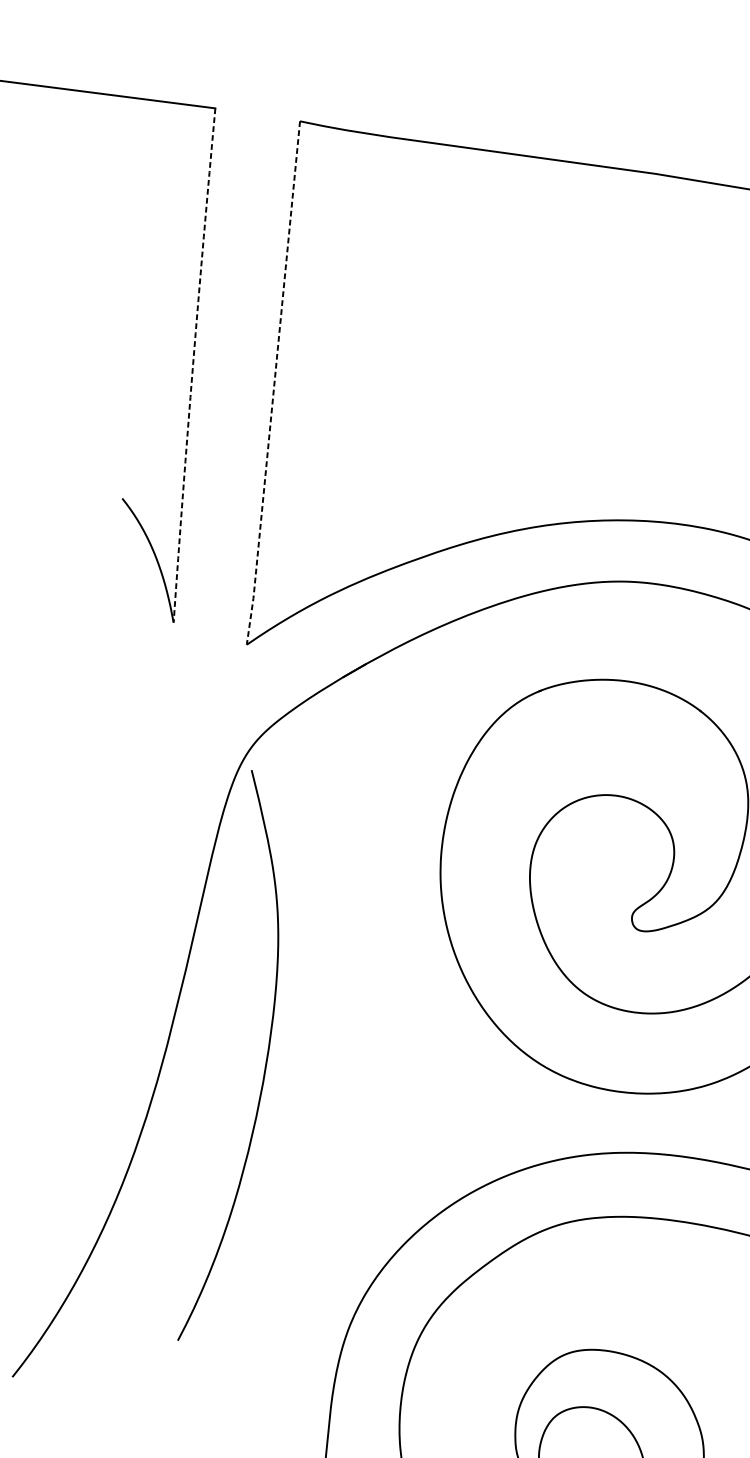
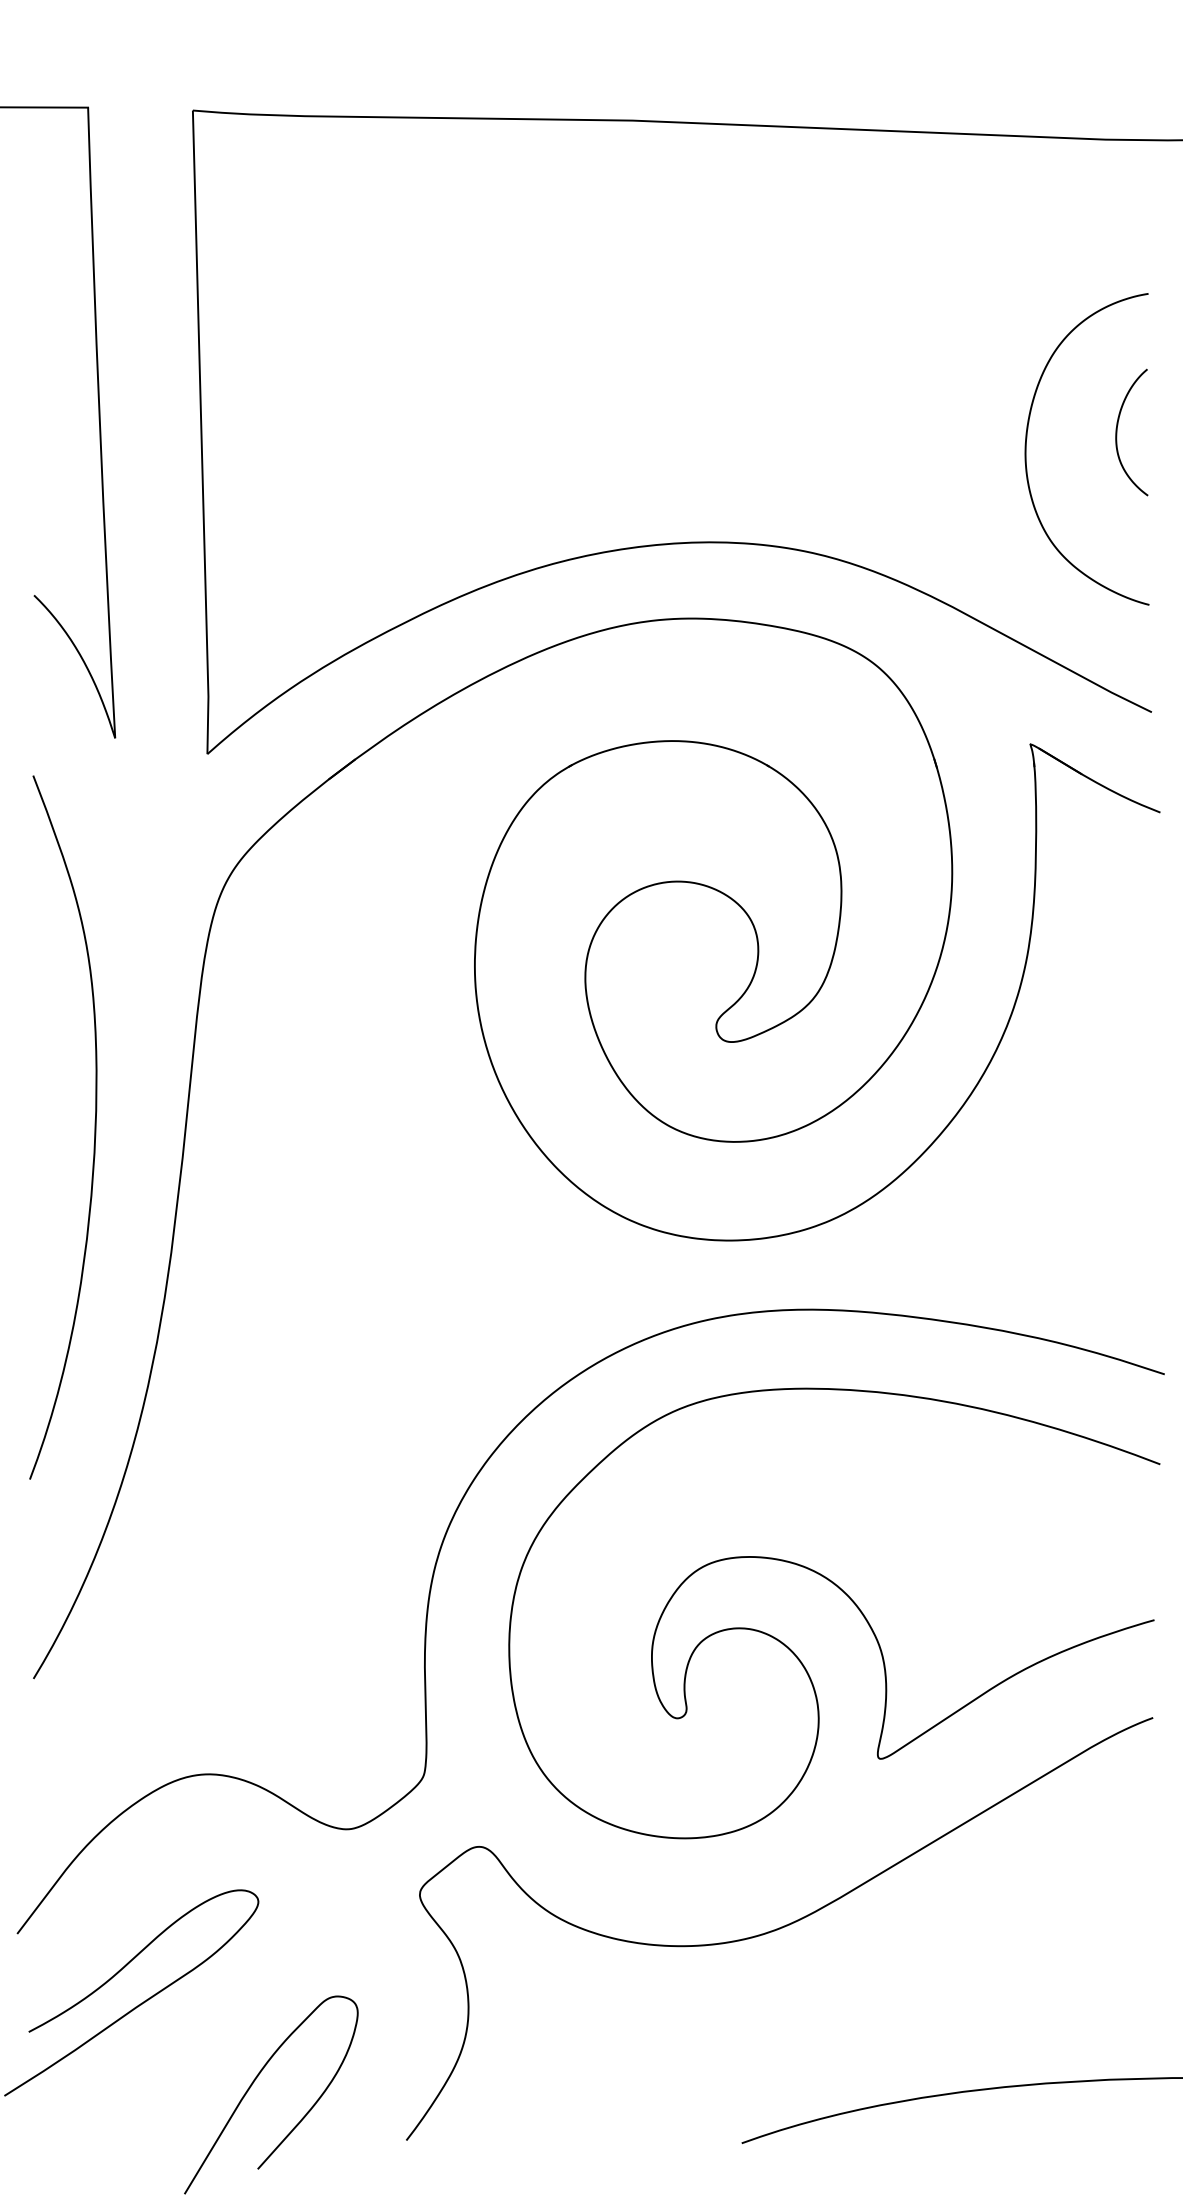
arc: (192, 365) -> (99, 423), dashed -> solid
line: (274, 384) -> (201, 433), dashed -> solid
curve: (265, 1061) -> (94, 1127), moved

